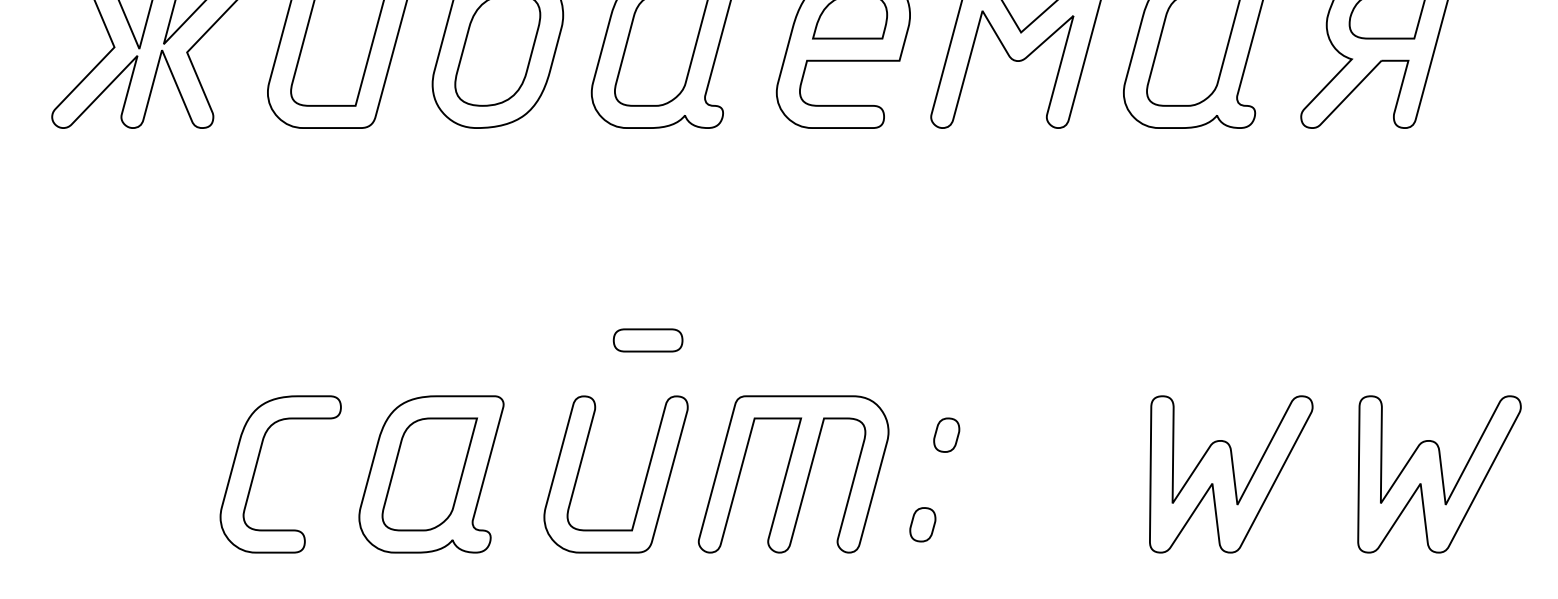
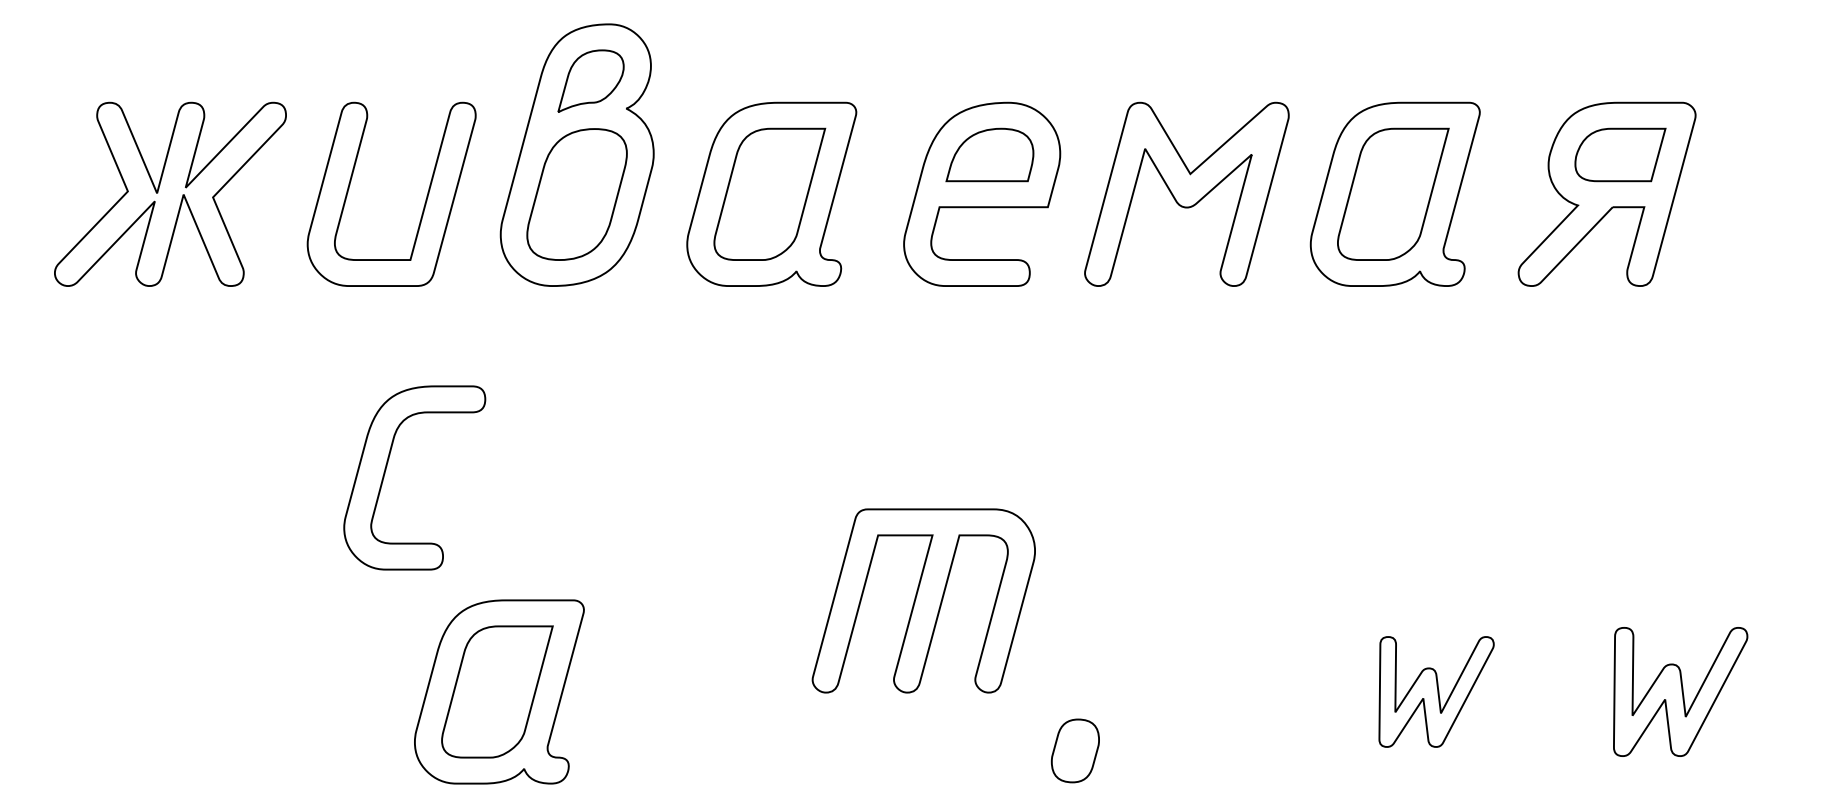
part: (648, 340) -> (753, 534), removed
part: (946, 434) -> (1102, 645), removed
part: (256, 468) -> (386, 470), moved
part: (793, 474) -> (923, 600), moved
part: (1231, 474) -> (1436, 691), size x0.6
part: (1439, 474) -> (1680, 691), size x0.7
part: (644, 481) -> (748, 700), removed
part: (922, 524) -> (1074, 750), size x1.6

